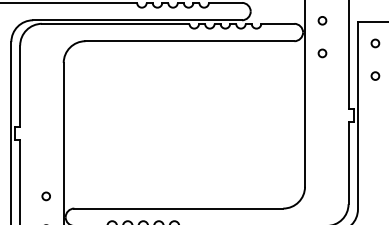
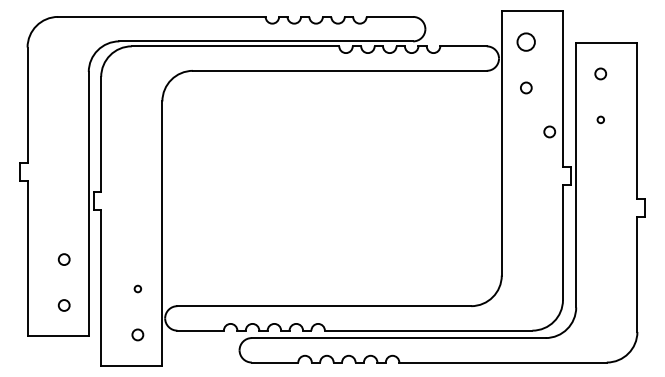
circle: (322, 20) -> (526, 41), size x1.6
circle: (375, 75) -> (600, 119), size x0.6
circle: (338, 84) -> (549, 131), added
circle: (46, 196) -> (137, 288), size x0.6

